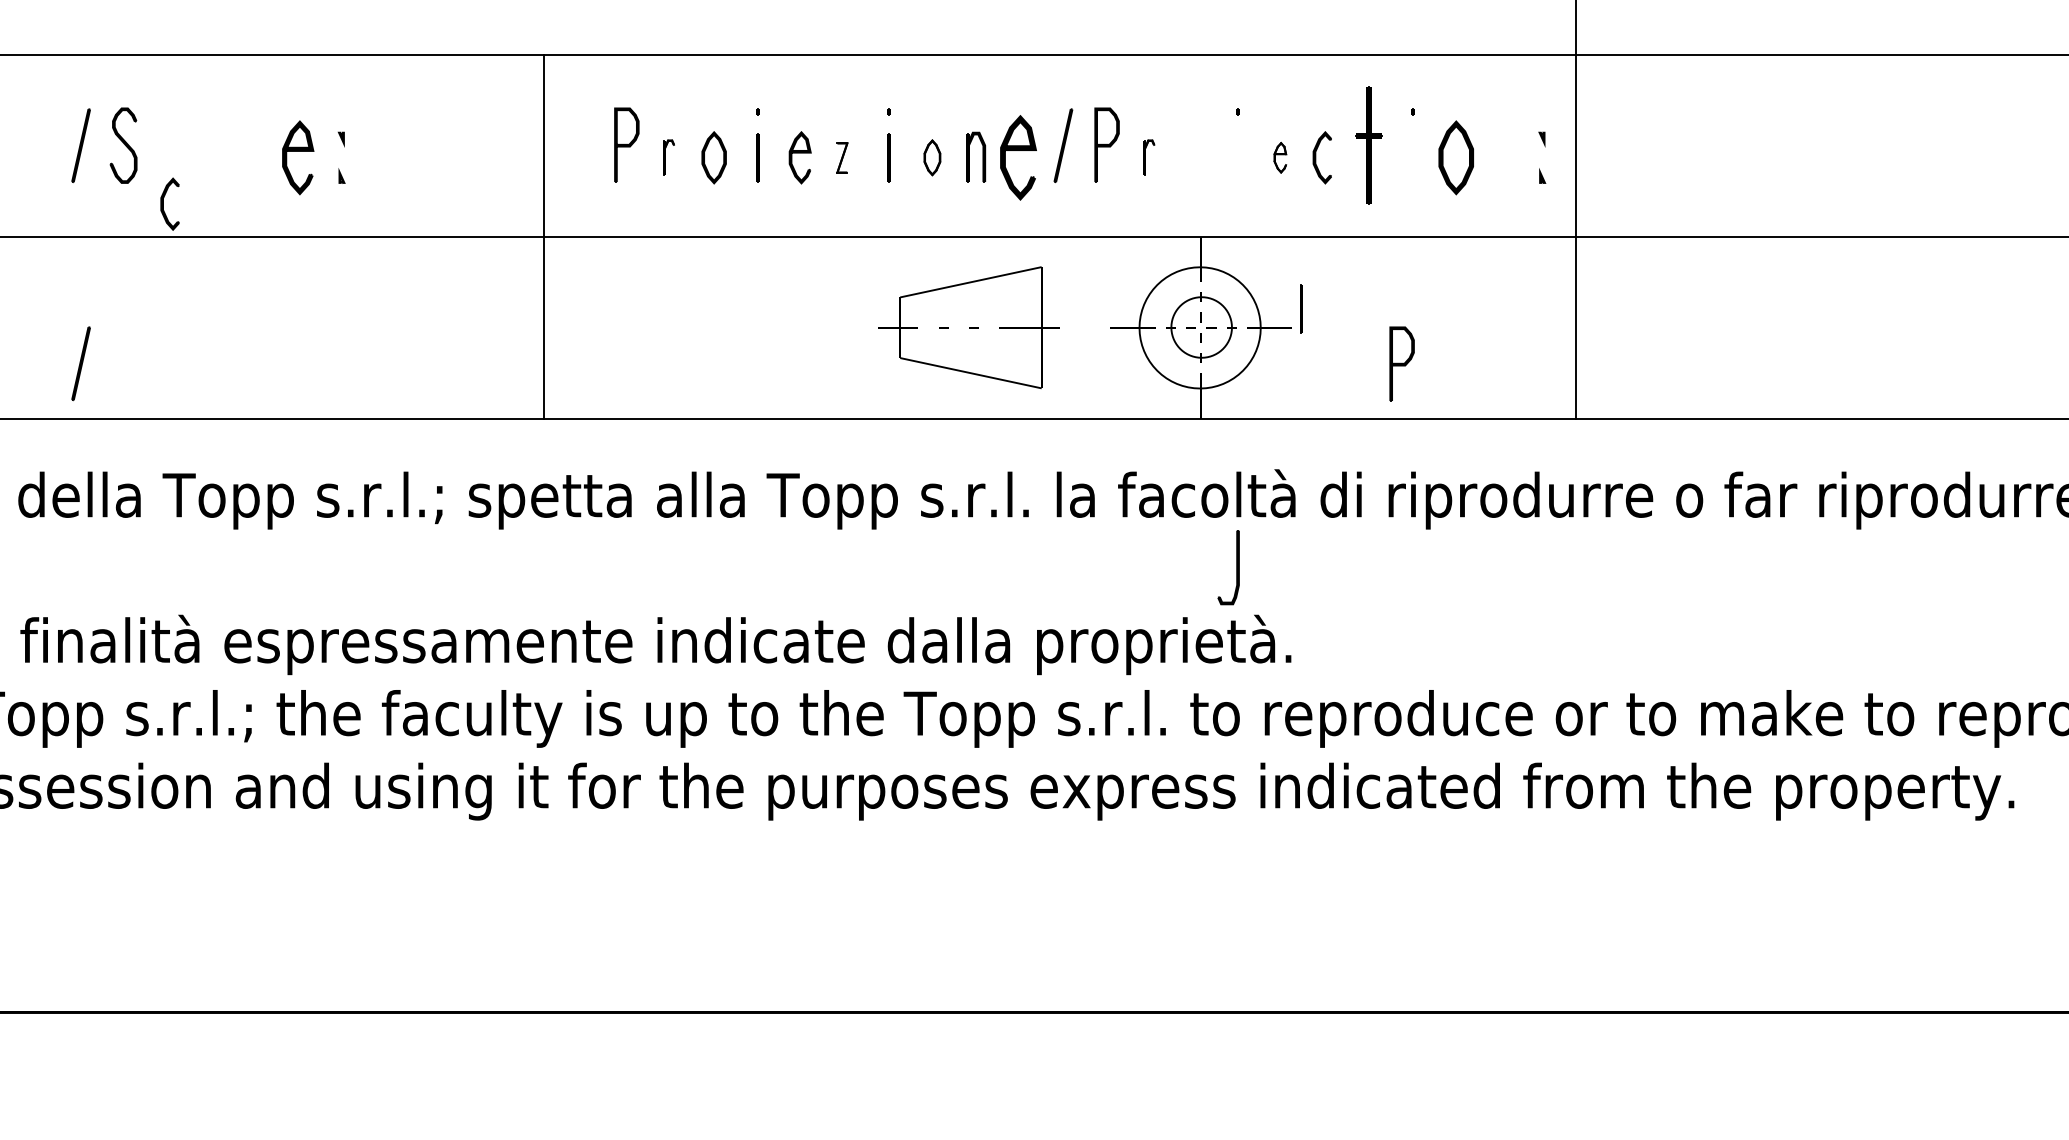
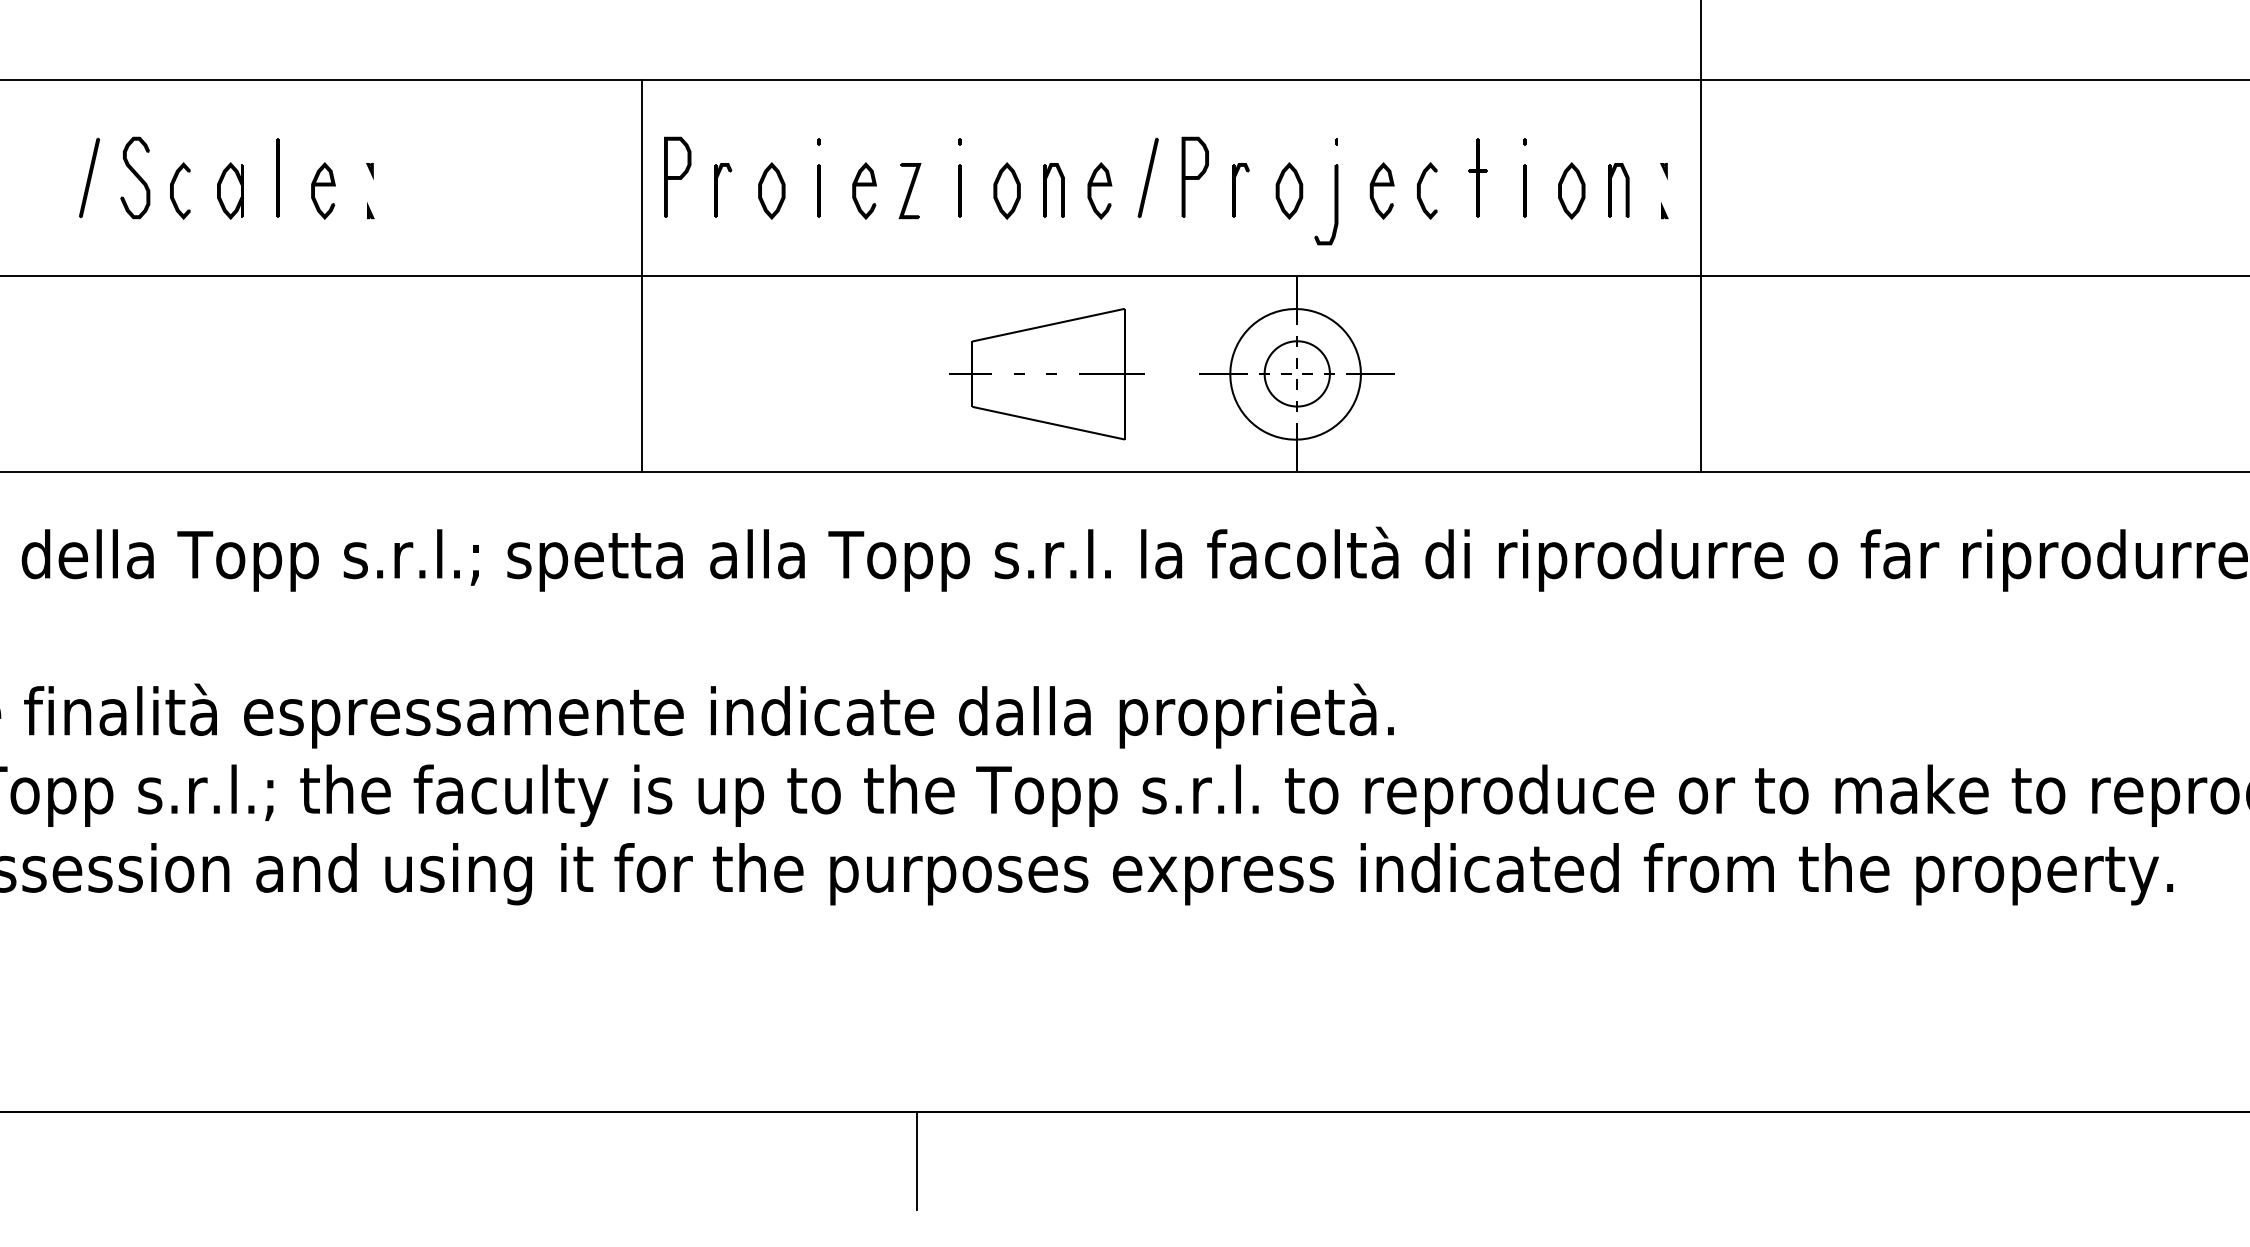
line: (255, 145) -> (277, 177), added
part: (1368, 145) -> (1477, 177), size x0.62
part: (211, 157) -> (230, 190), added
part: (298, 157) -> (323, 190), size x0.71
part: (669, 157) -> (723, 190), size x1.43
part: (931, 157) -> (1006, 190), size x1.43
part: (1018, 157) -> (1099, 190), size x0.62
part: (1148, 157) -> (1240, 190), size x1.43
part: (1194, 157) -> (1289, 190), added
part: (1279, 157) -> (1381, 190), size x1.67
part: (1456, 157) -> (1571, 190), size x0.71
part: (1493, 157) -> (1611, 190), added
part: (841, 158) -> (909, 191), size x1.67
part: (163, 203) -> (173, 190), moved
line: (544, 236) -> (642, 275), moved
line: (1301, 308) -> (1524, 190), moved
part: (81, 363) -> (89, 412), removed
part: (1401, 363) -> (1512, 412), removed
part: (1236, 567) -> (1334, 204), moved
line: (848, 1057) -> (916, 1160), added

